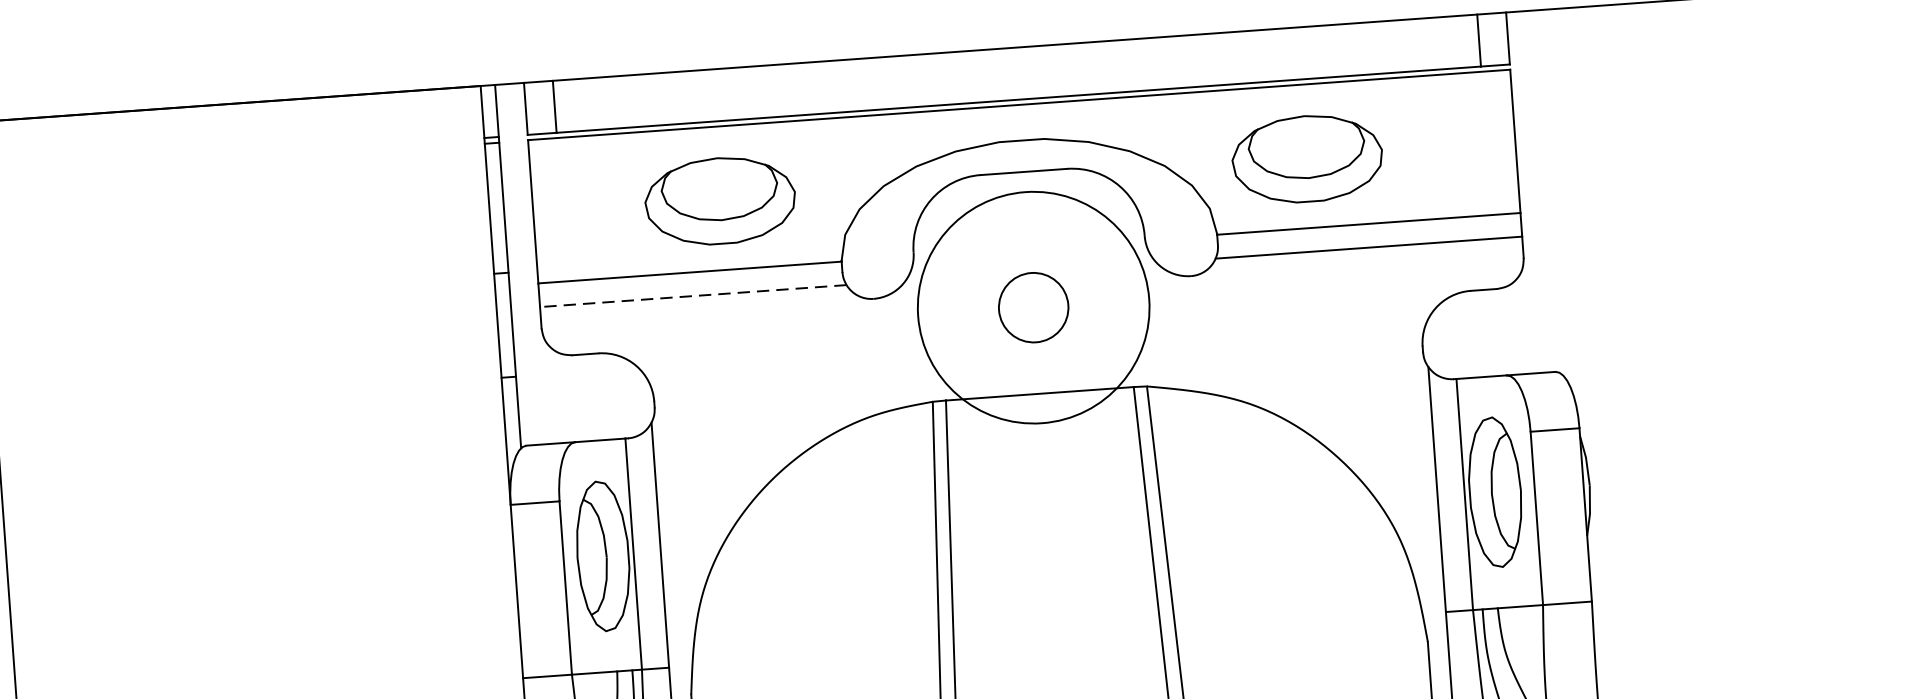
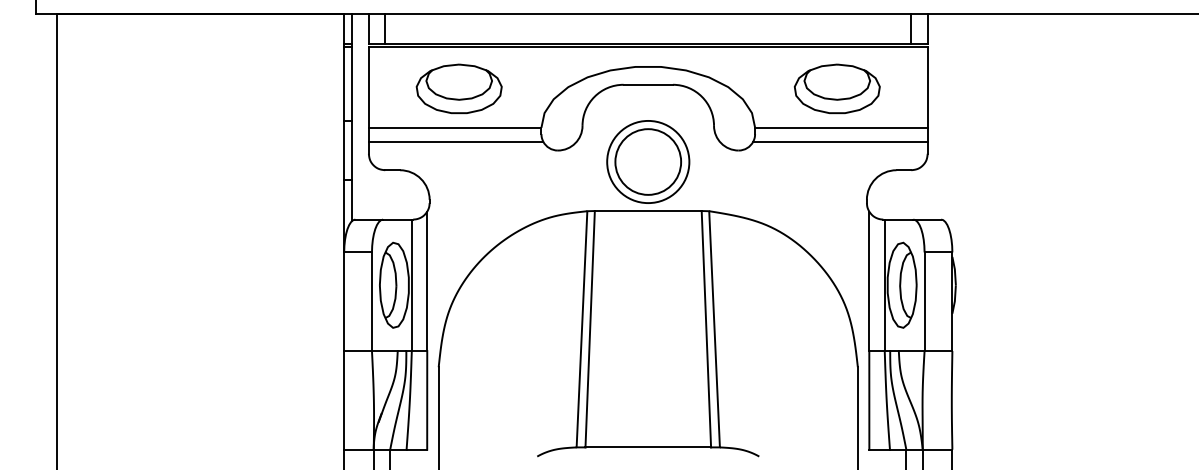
part: (1305, 158) -> (836, 88), moved
part: (719, 200) -> (458, 88), moved
line: (692, 295) -> (455, 141), dashed -> solid
circle: (1034, 306) -> (648, 161), size x0.62
circle: (1034, 306) -> (648, 161), size x1.67

